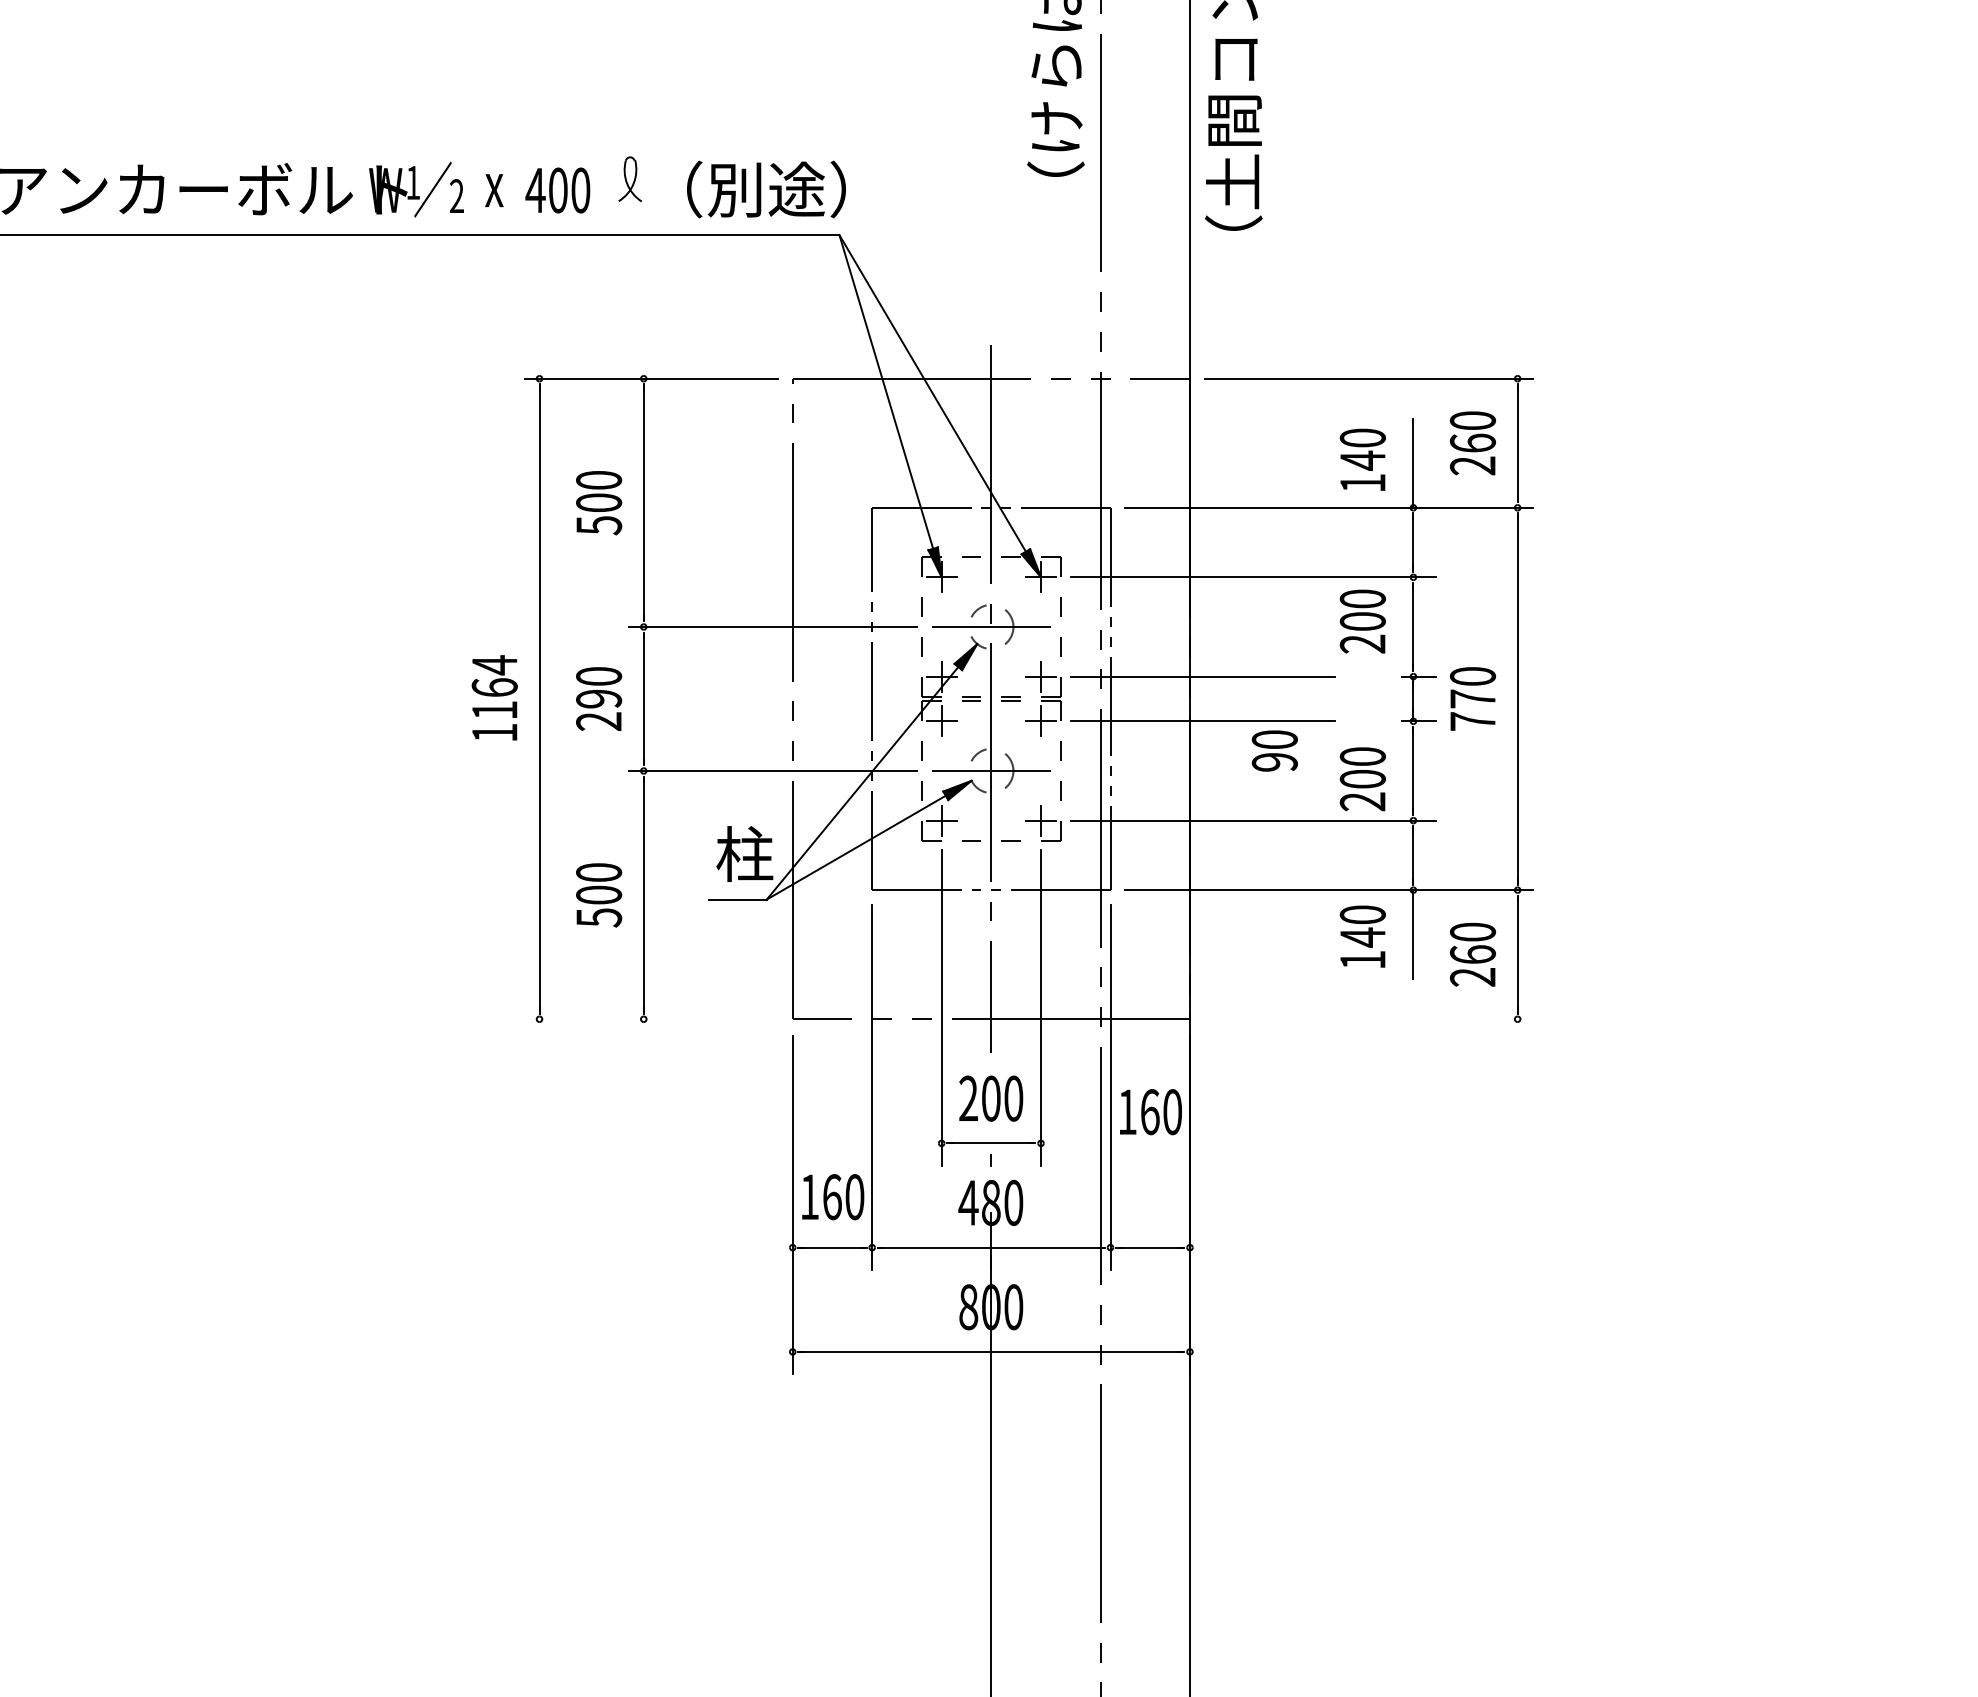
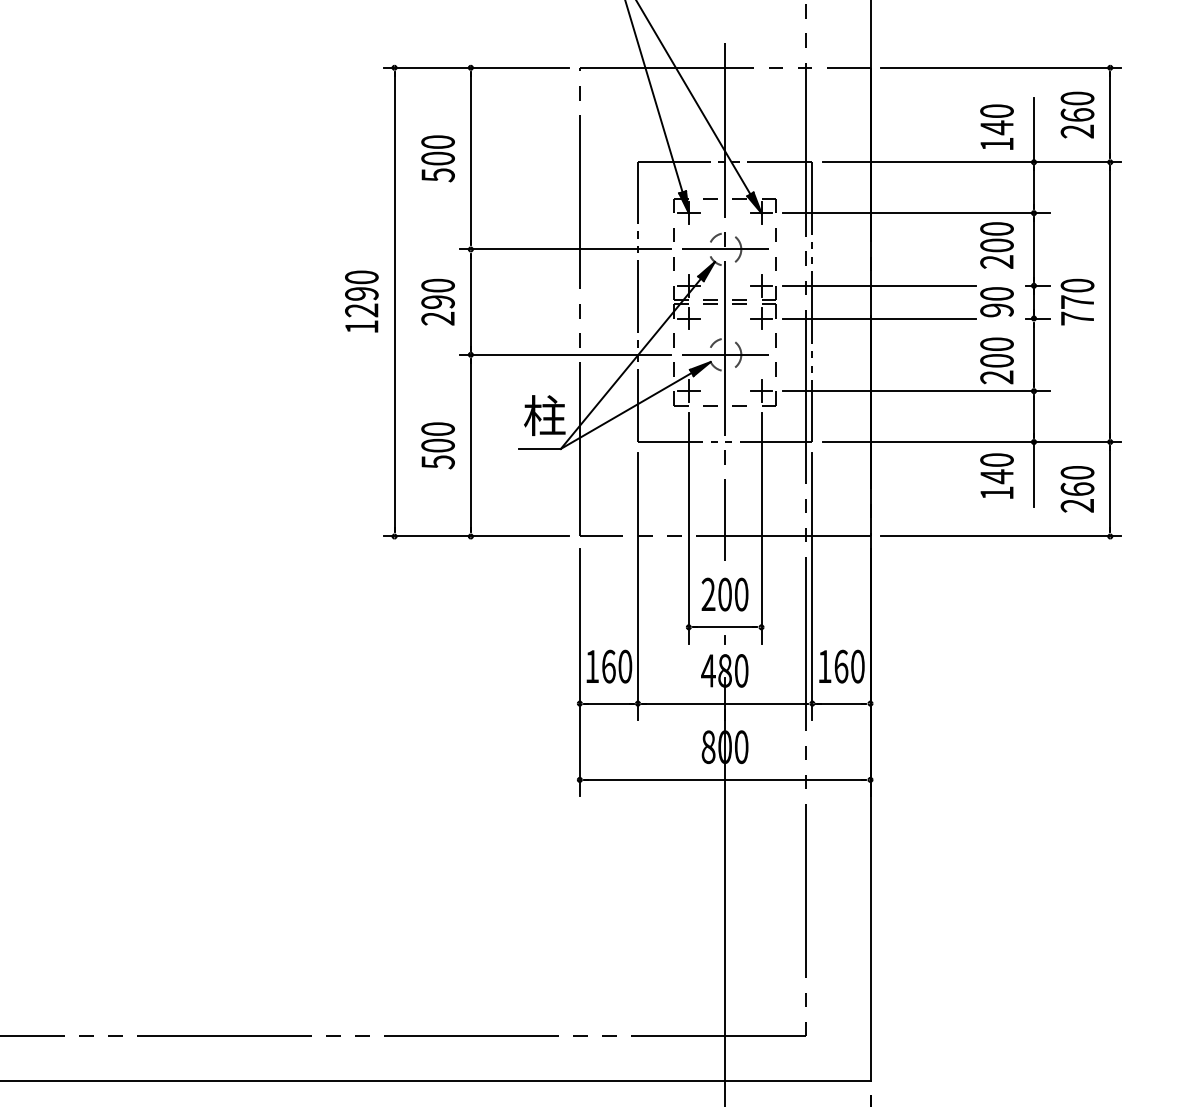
text: (494, 687) -> (361, 293), 1164 -> 1290
text: (1274, 750) -> (996, 301), moved
line: (650, 1019) -> (475, 536), added
line: (1368, 1019) -> (1001, 536), added
text: (1150, 1112) -> (841, 666), moved

